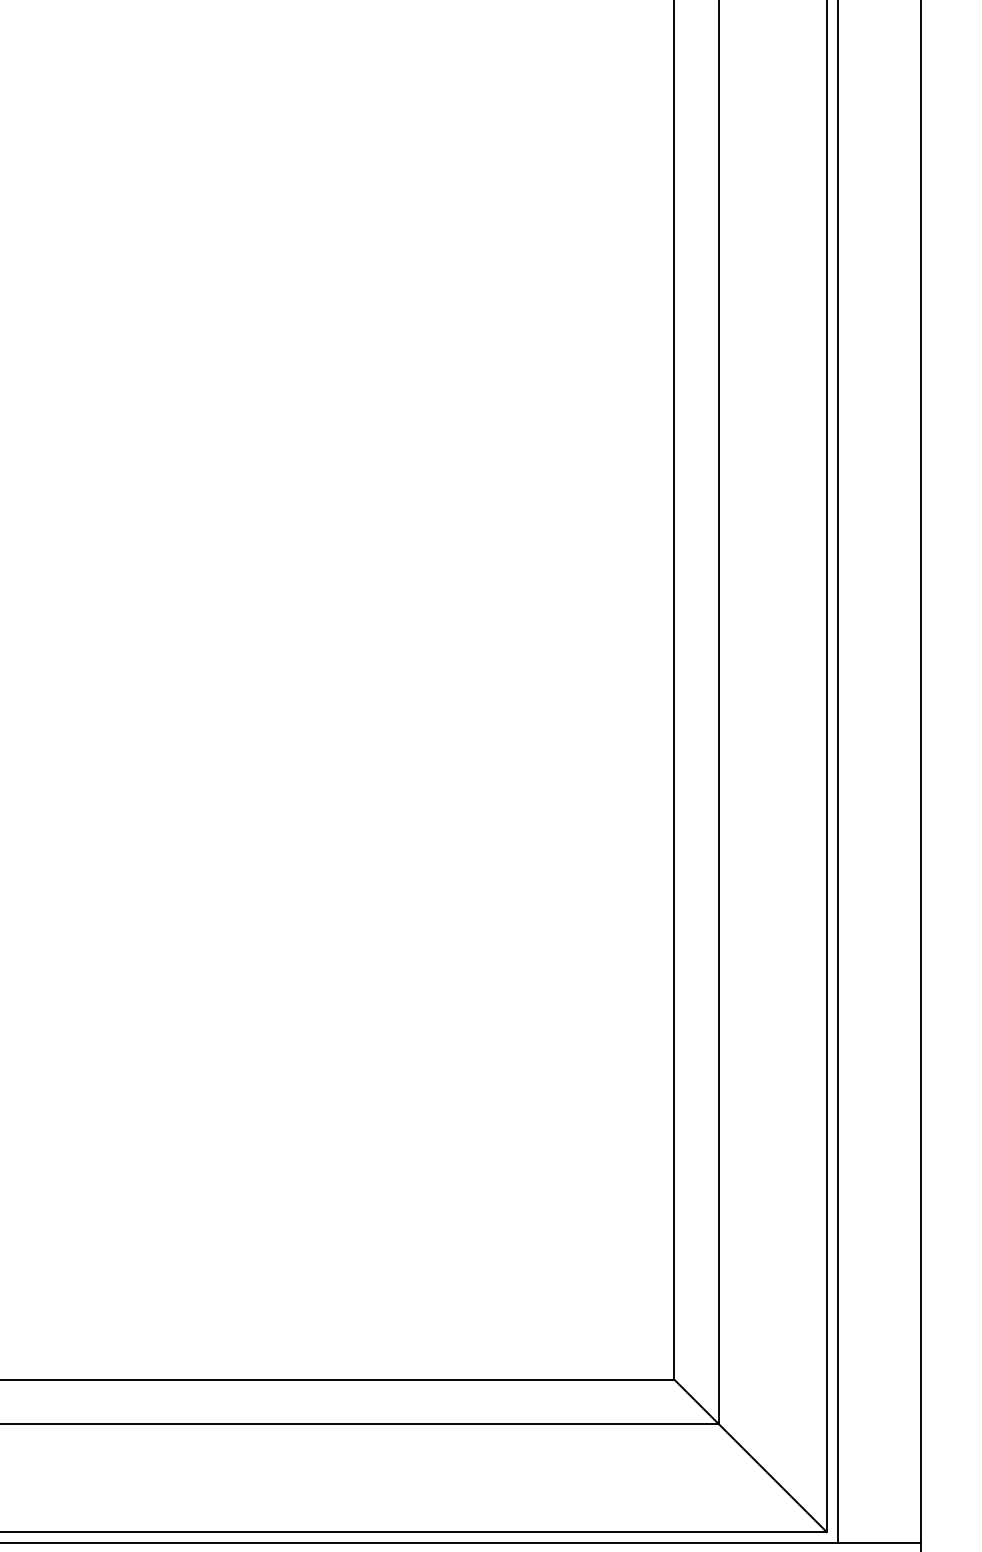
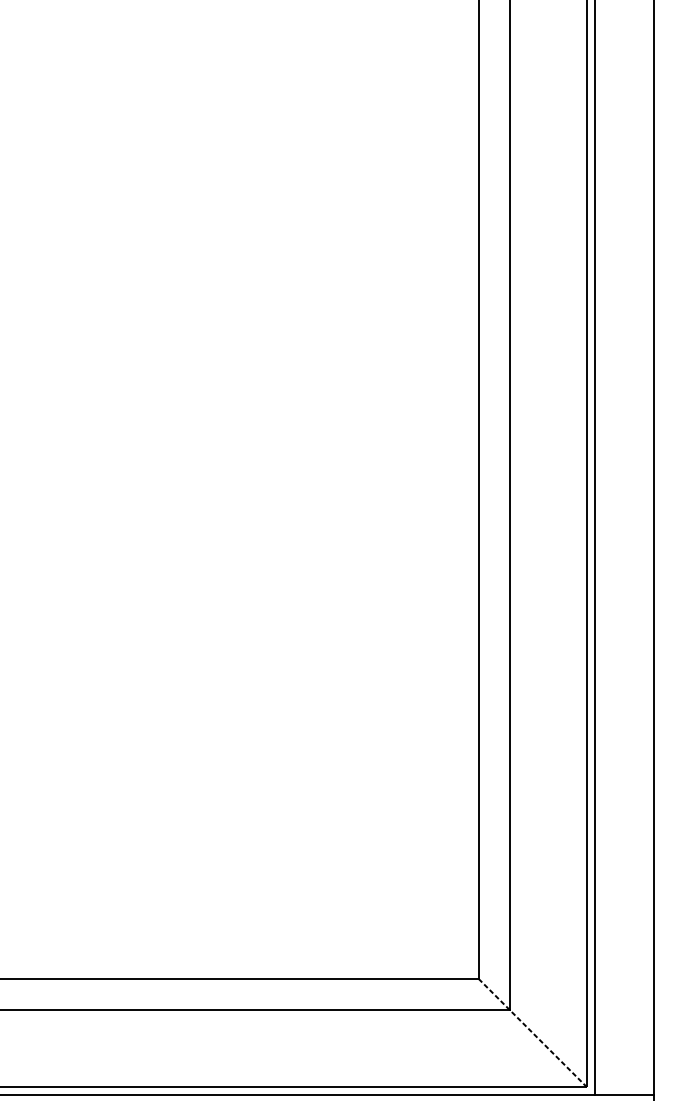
line: (750, 1455) -> (532, 1032), solid -> dashed

